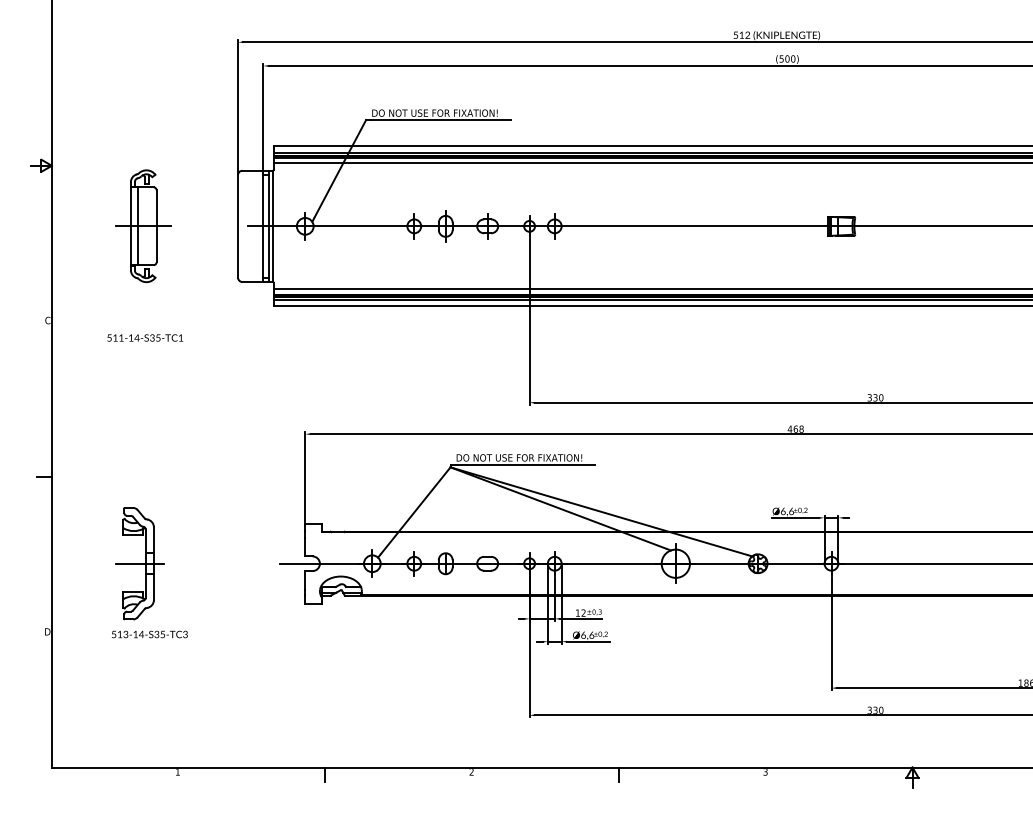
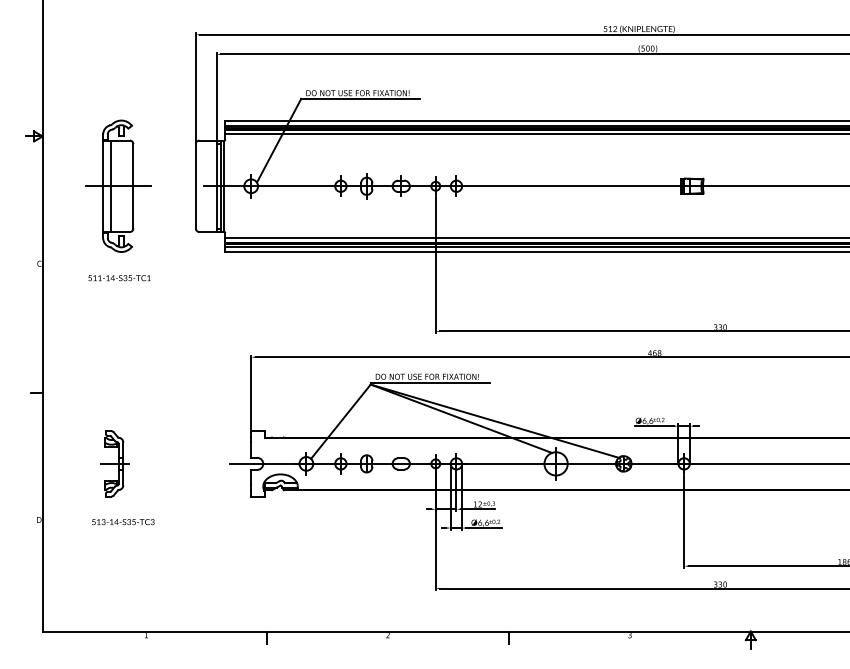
part: (143, 225) -> (118, 185), size x1.43
part: (139, 563) -> (114, 463), size x0.71

